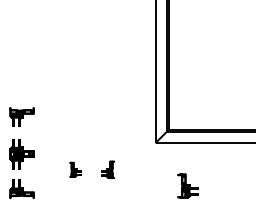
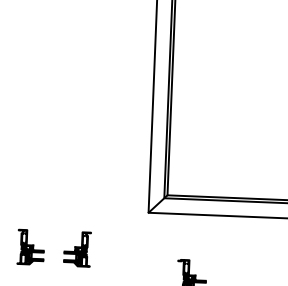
part: (75, 169) -> (30, 246), size x1.67
part: (107, 169) -> (76, 248), size x1.43

